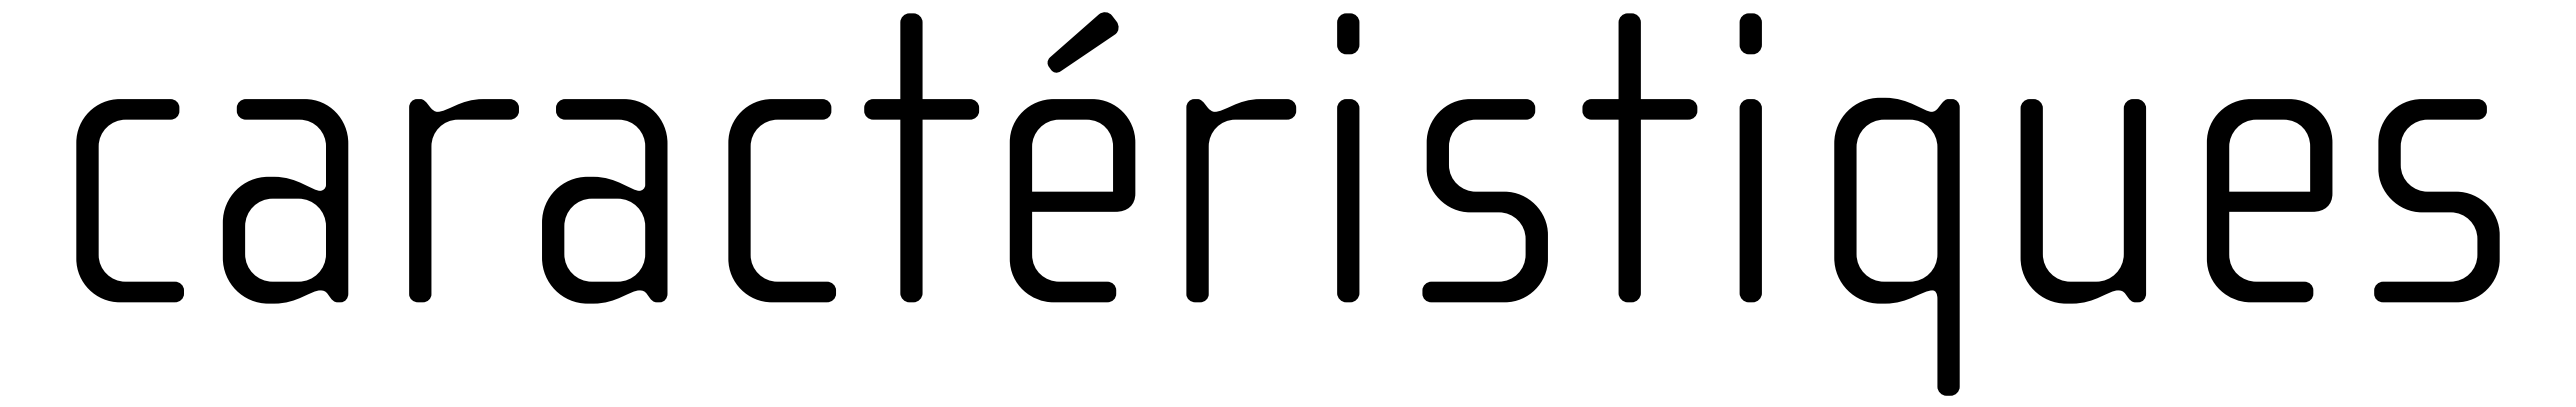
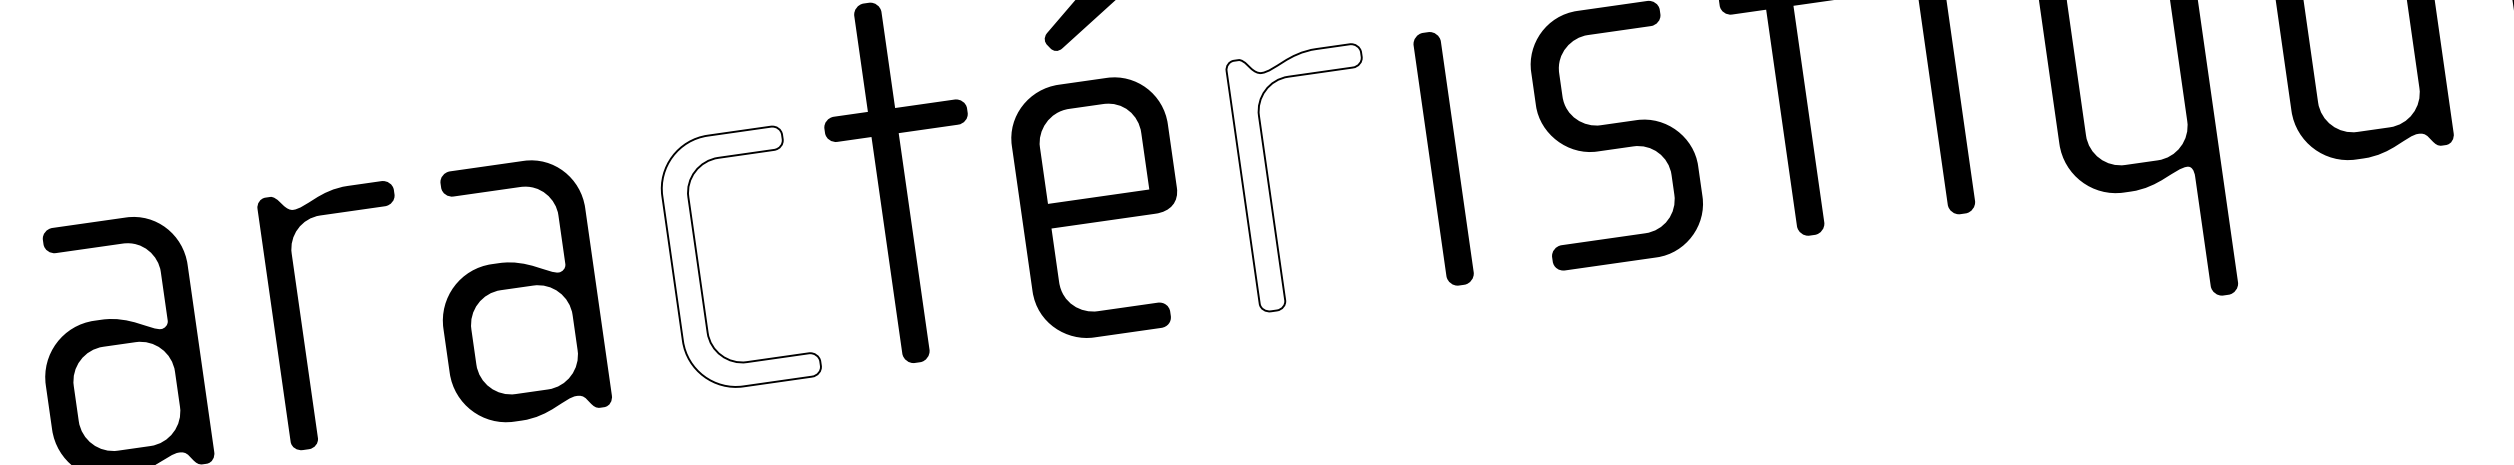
fill: (782, 200) -> (738, 258), removed
fill: (1241, 200) -> (1310, 177), removed

